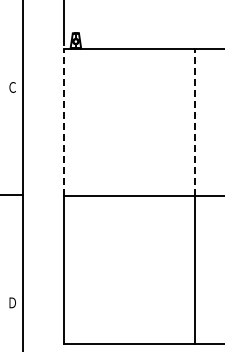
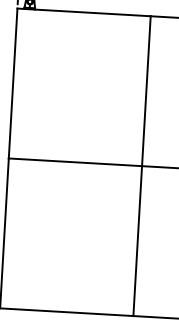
line: (63, 122) -> (12, 83), dashed -> solid
line: (194, 122) -> (146, 91), dashed -> solid

